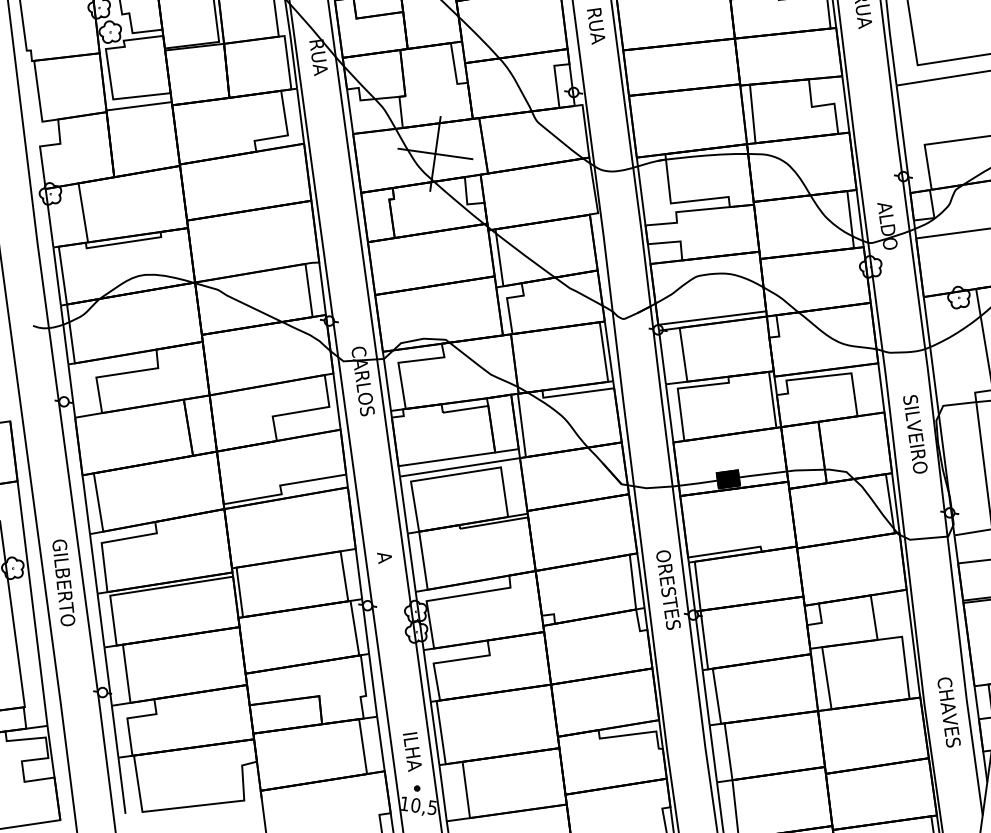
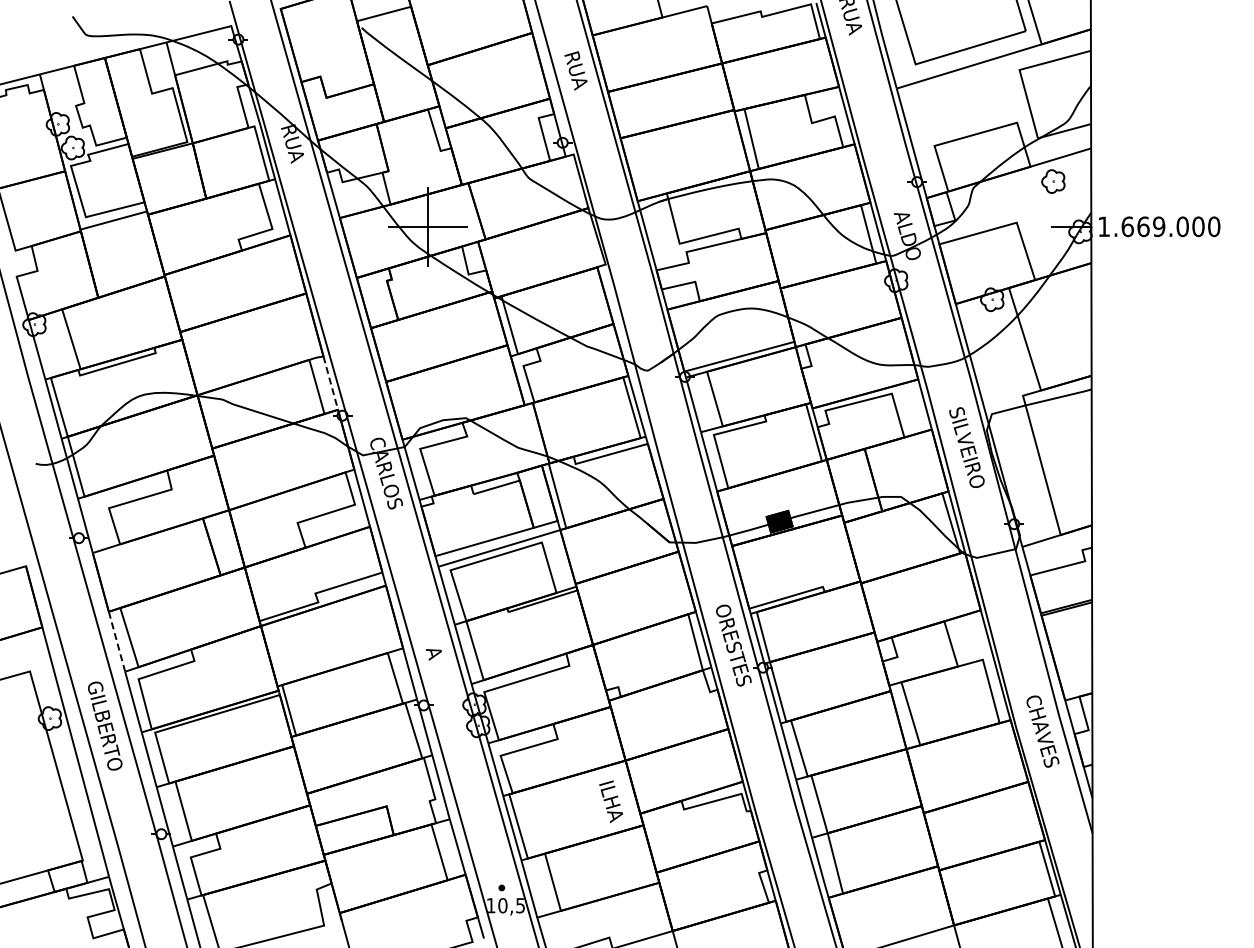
line: (322, 289) -> (330, 383), solid -> dashed
line: (85, 504) -> (116, 641), solid -> dashed
text: (411, 751) -> (610, 801), moved

